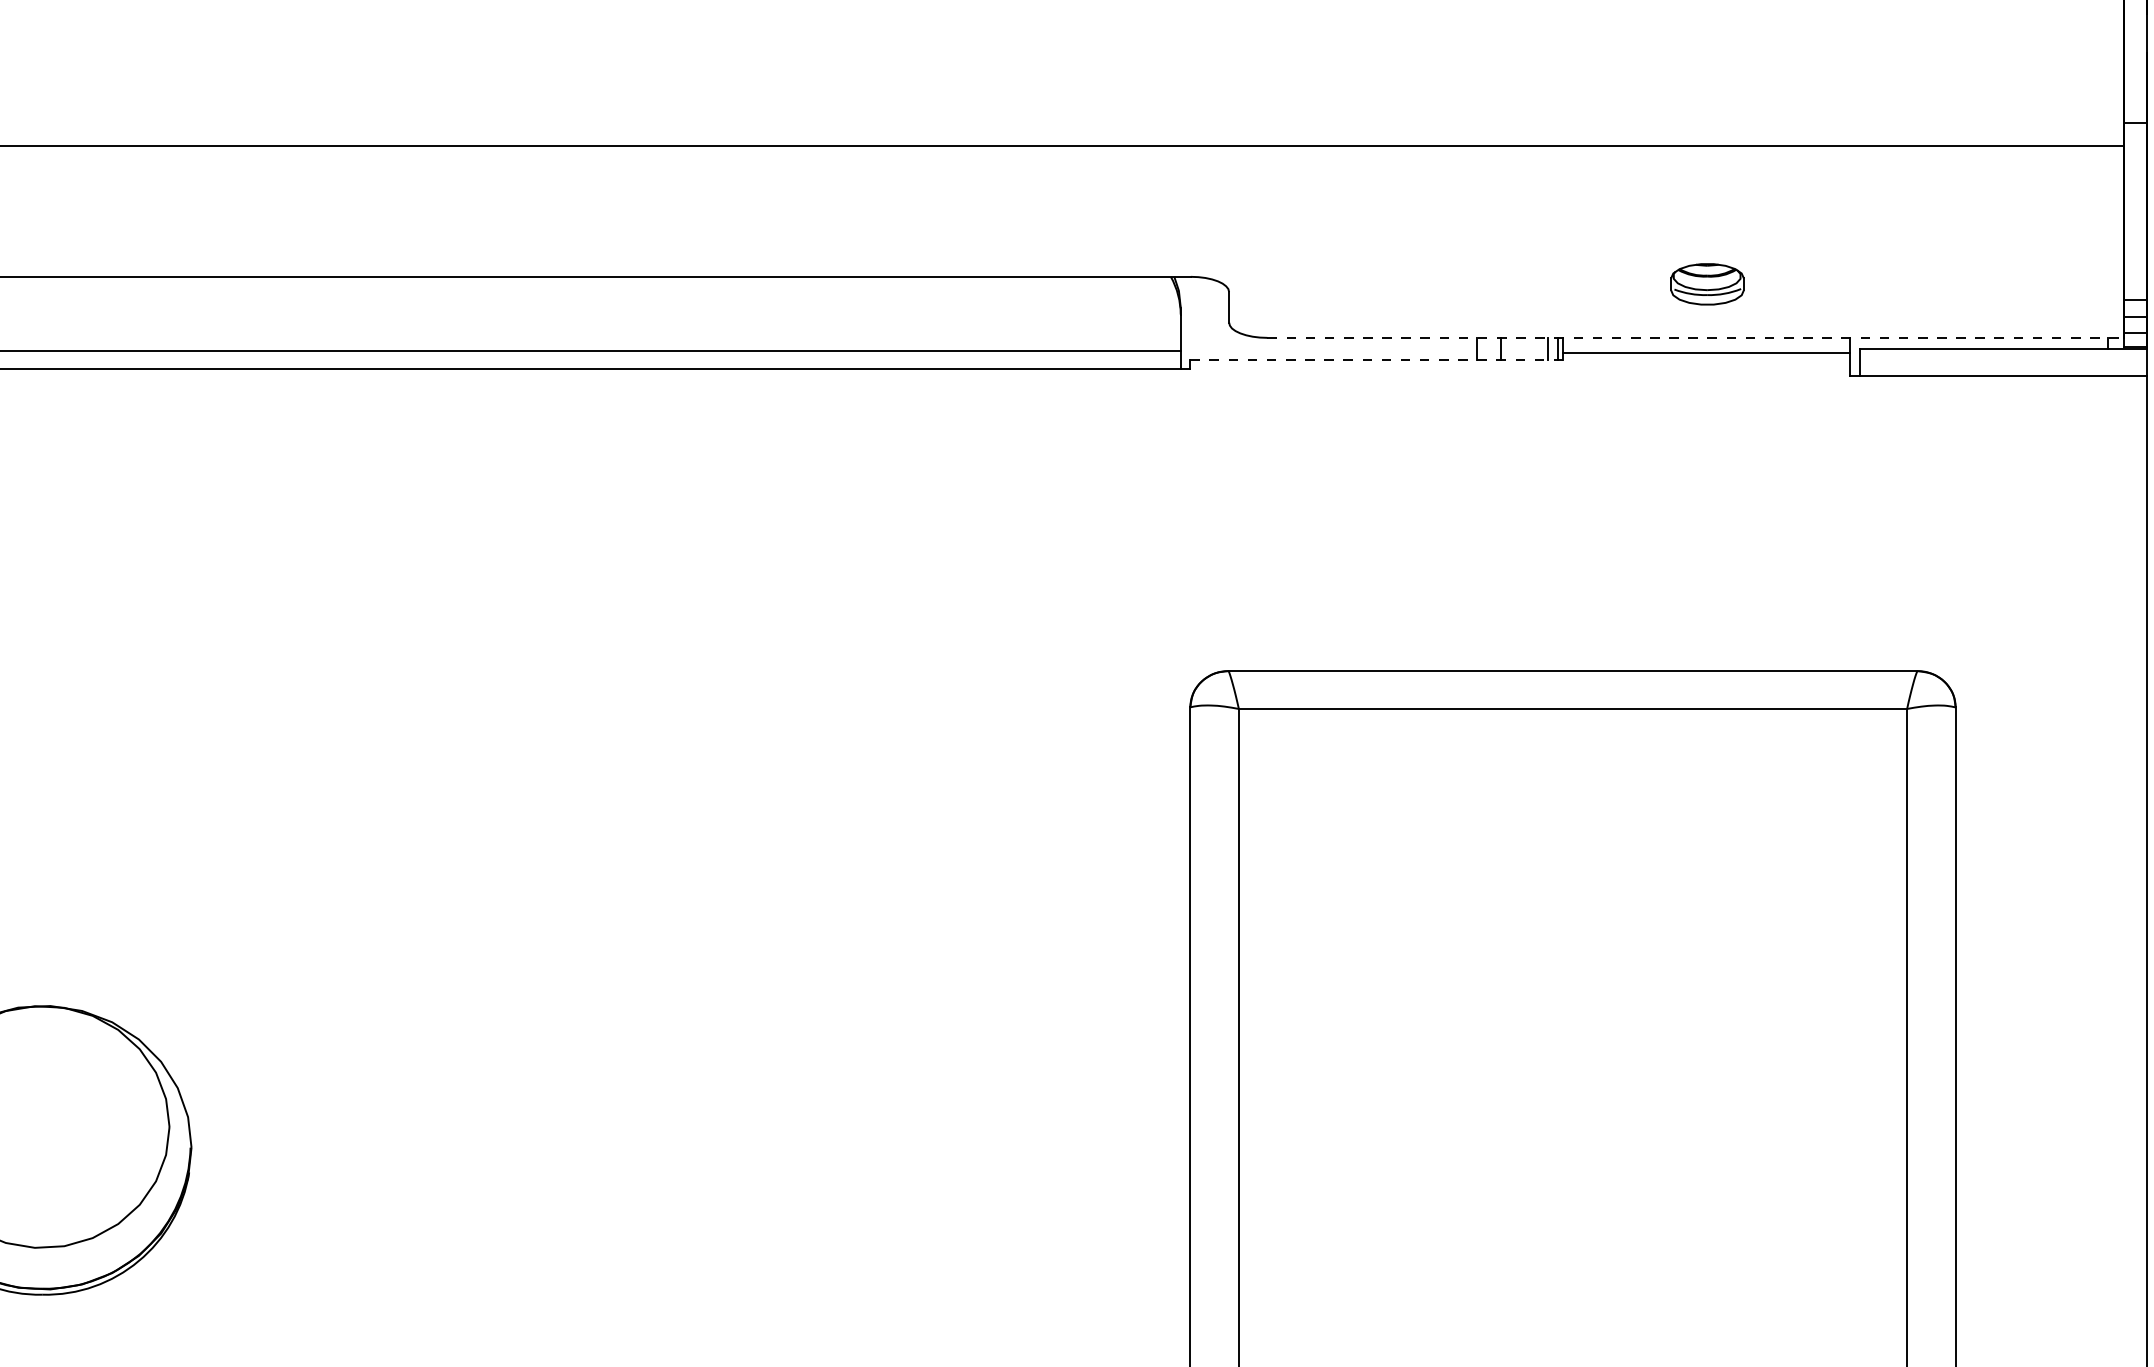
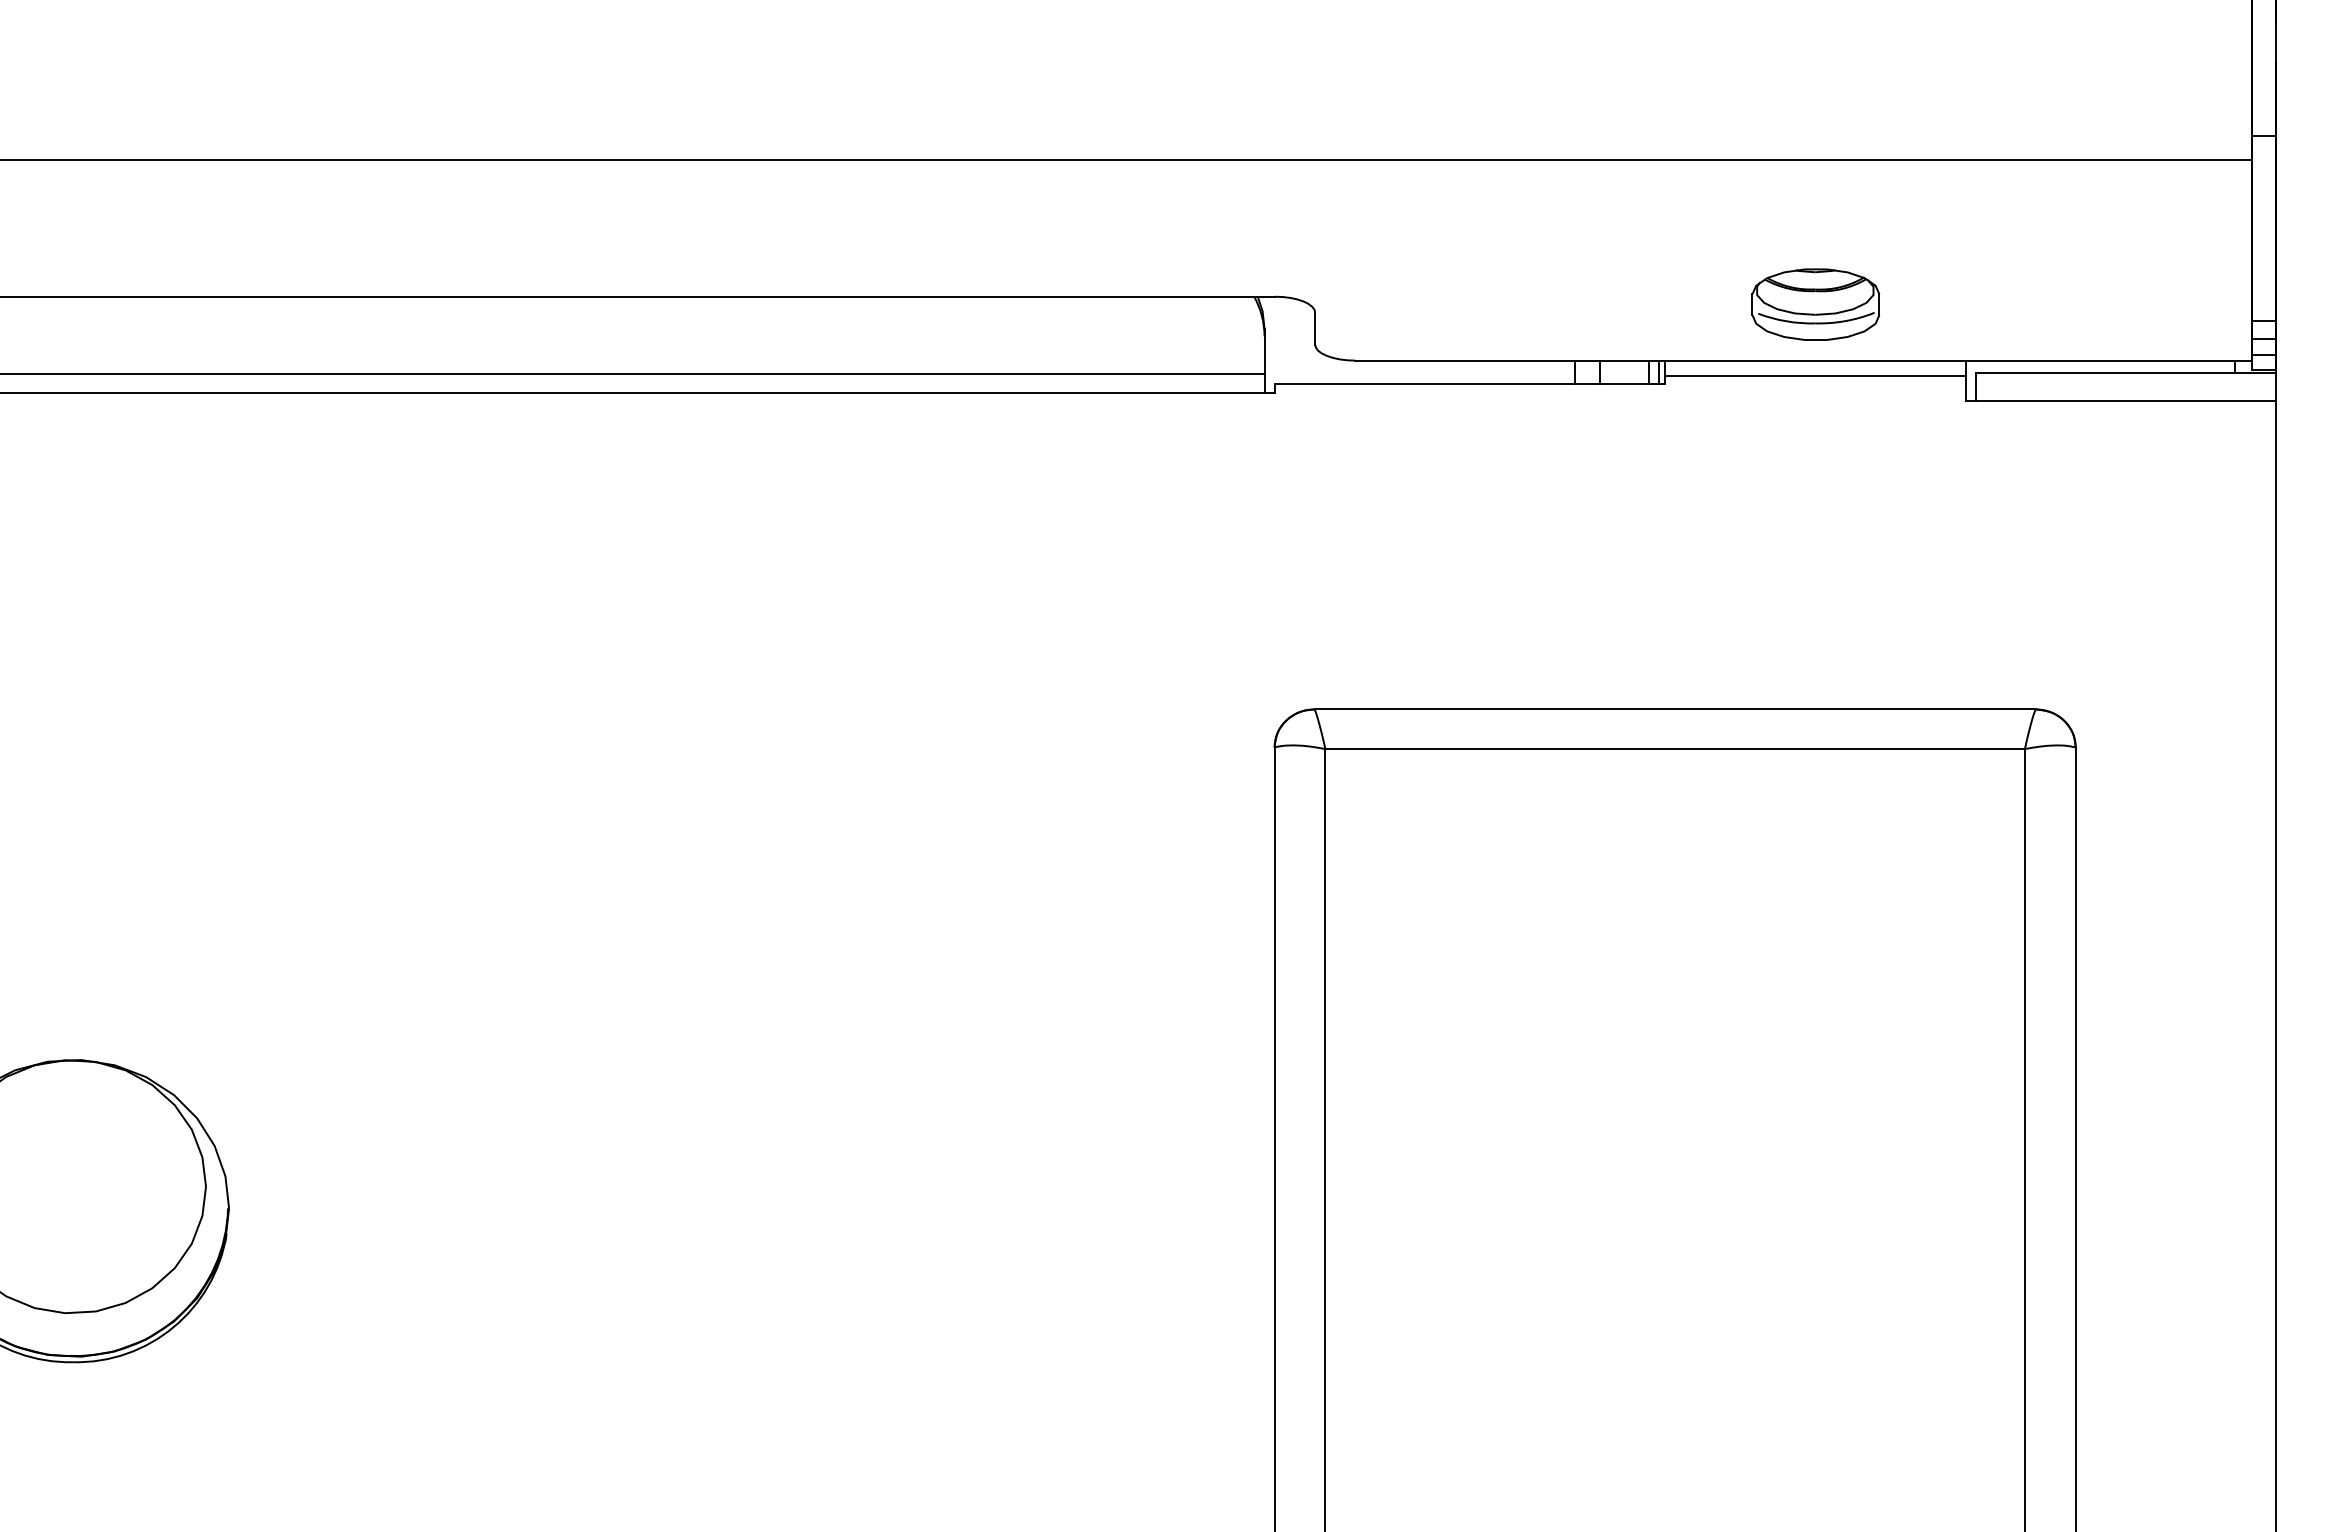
part: (1707, 284) -> (1815, 304), size x1.67
line: (1695, 337) -> (1803, 360), dashed -> solid
line: (1376, 359) -> (1469, 383), dashed -> solid

